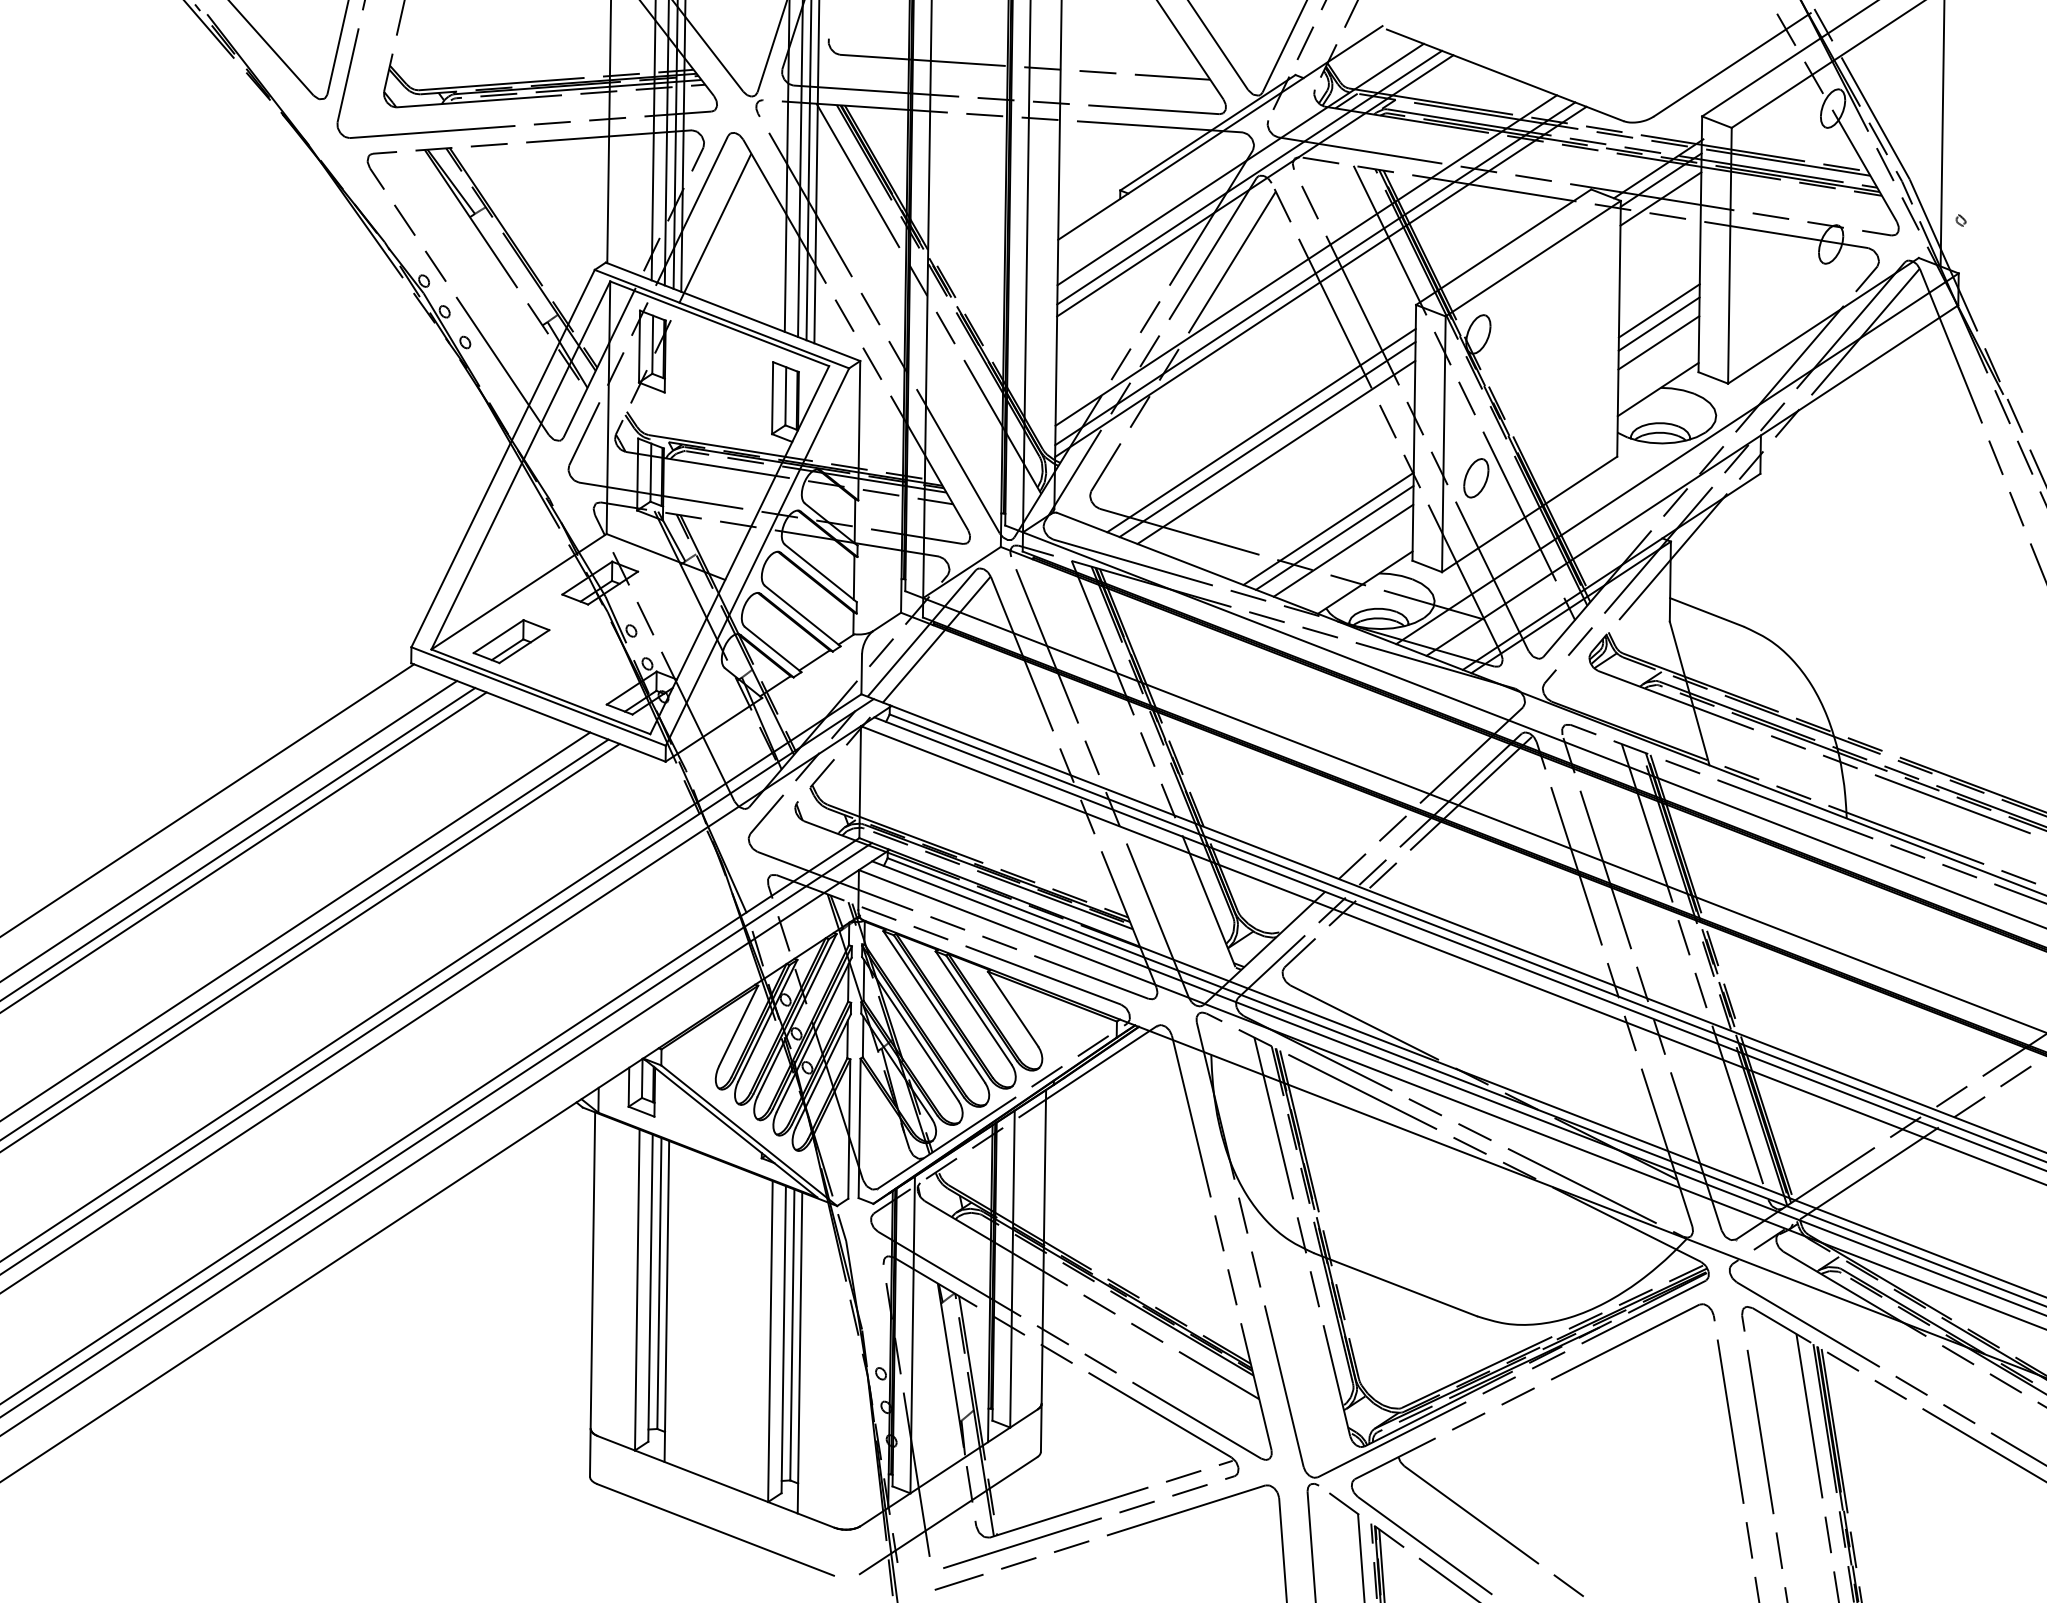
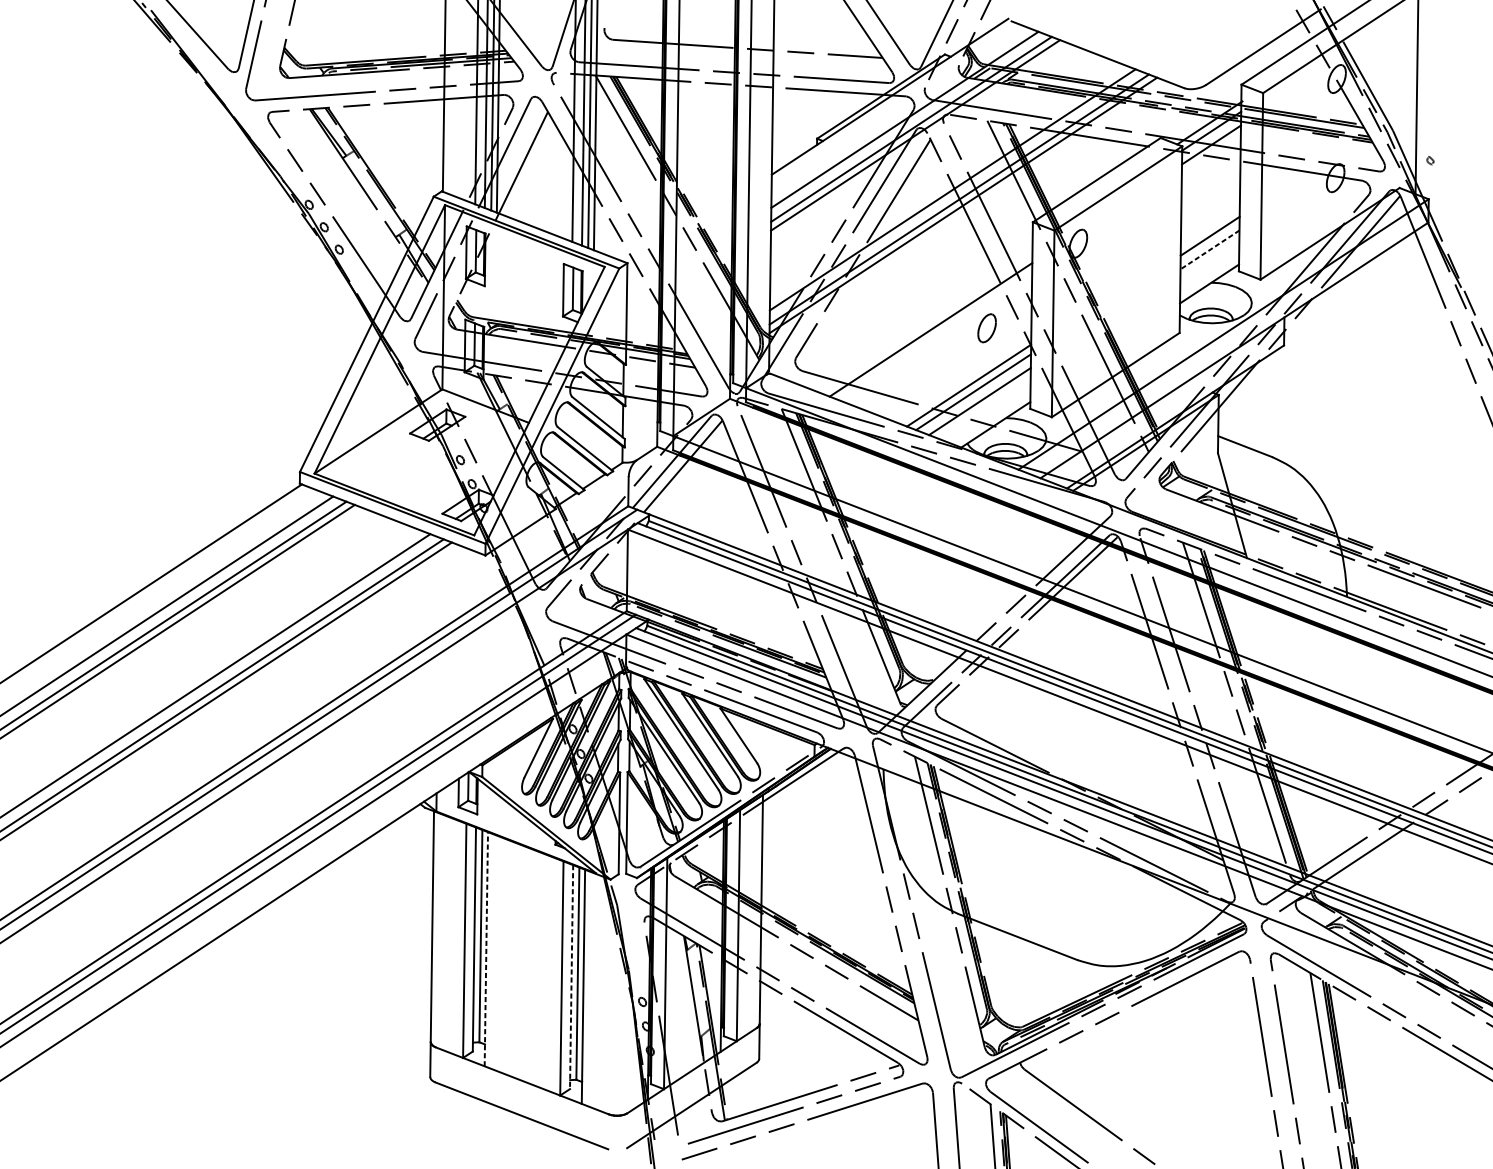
line: (1658, 310) -> (1209, 226), removed
line: (1658, 343) -> (1209, 250), solid -> dashed
line: (1261, 430) -> (920, 313), removed
line: (1267, 439) -> (924, 320), removed
part: (1476, 478) -> (987, 328), moved
part: (511, 641) -> (372, 467), removed
line: (666, 1301) -> (486, 949), solid -> dashed
line: (783, 1339) -> (571, 976), solid -> dashed

